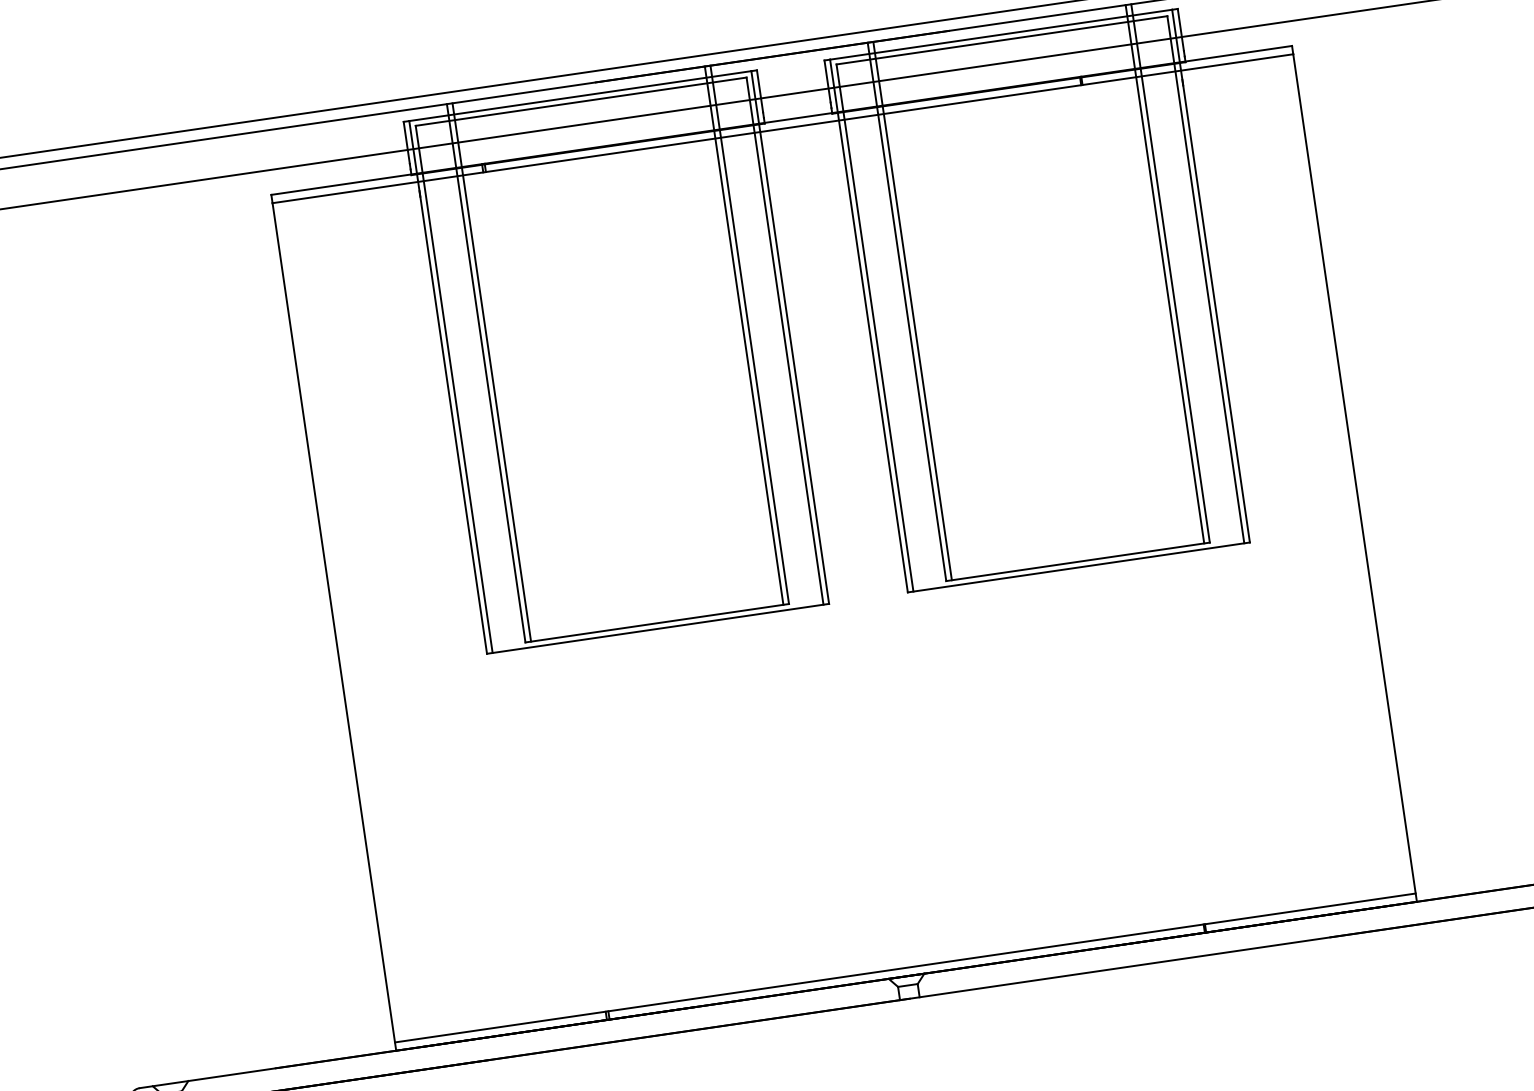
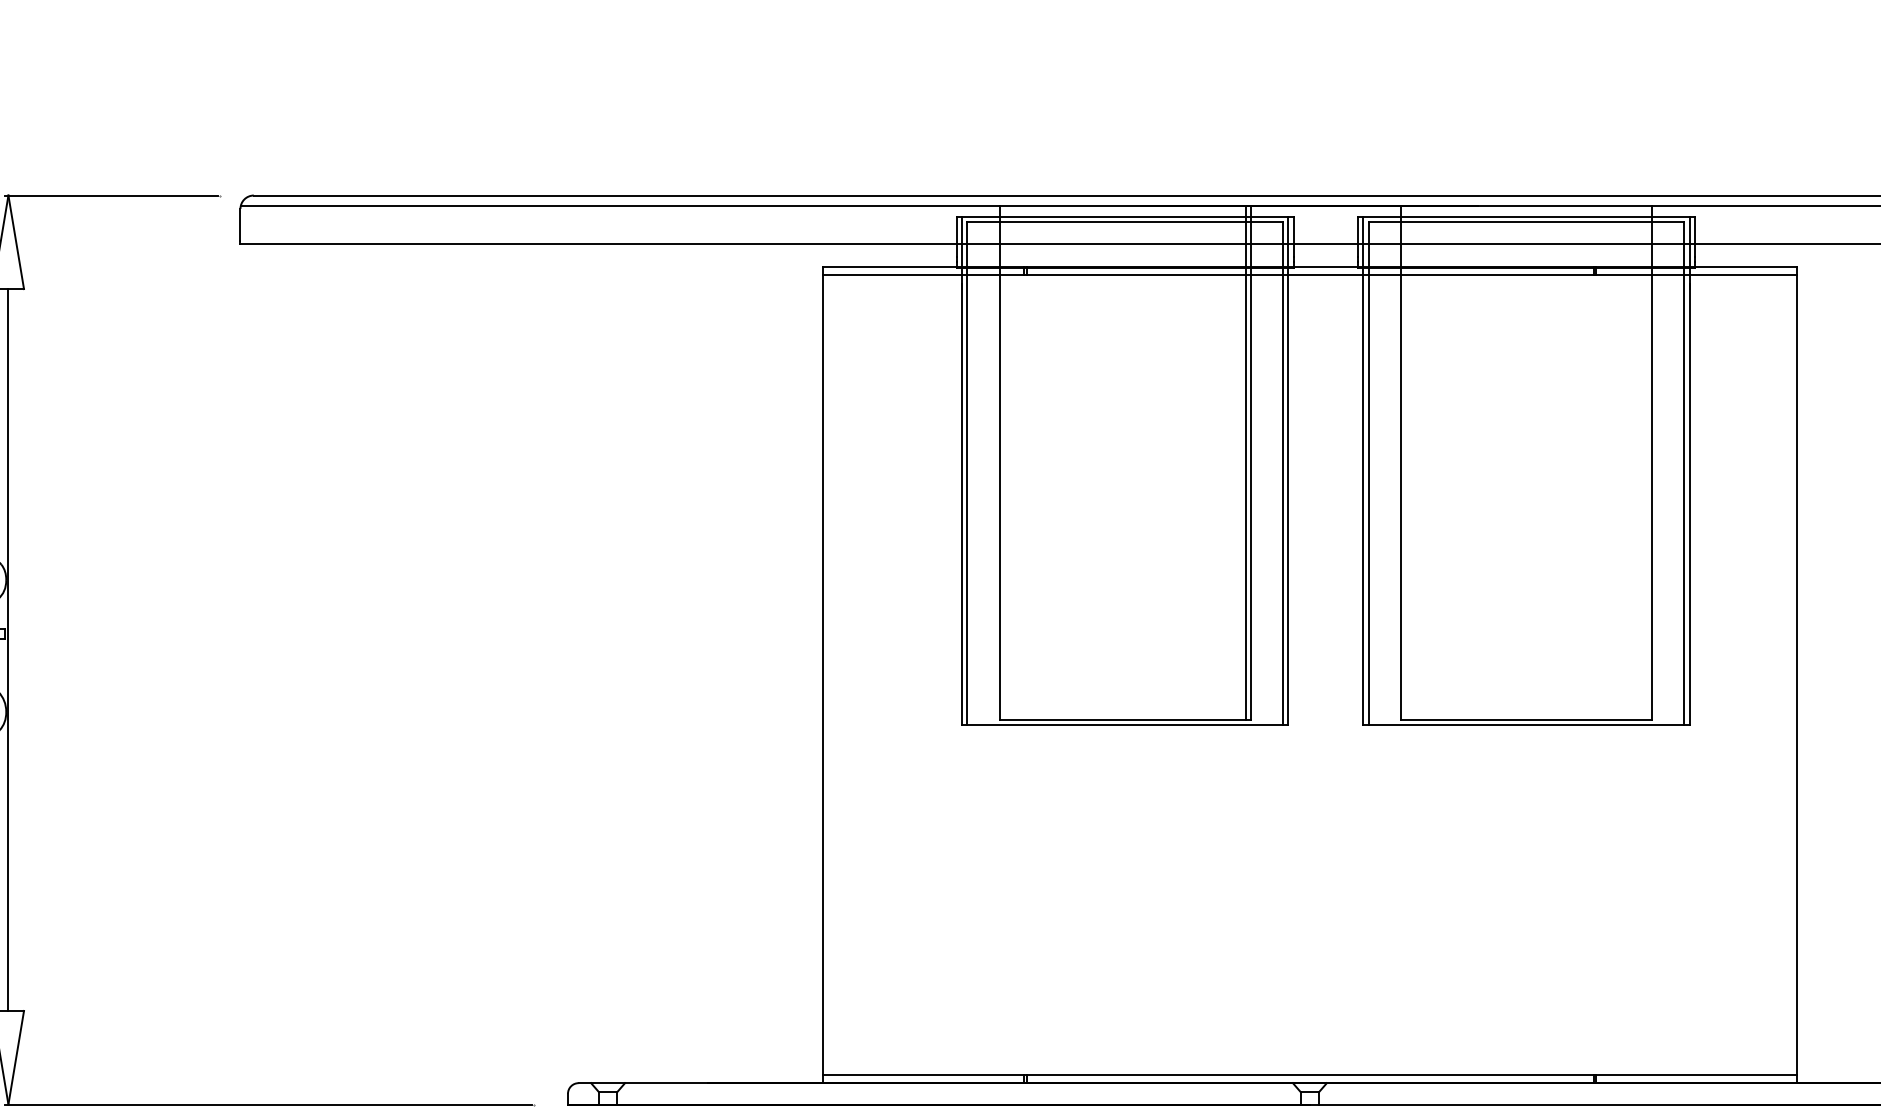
line: (1164, 273) -> (1646, 462), removed
line: (912, 310) -> (1406, 462), removed
line: (491, 372) -> (1004, 462), removed

